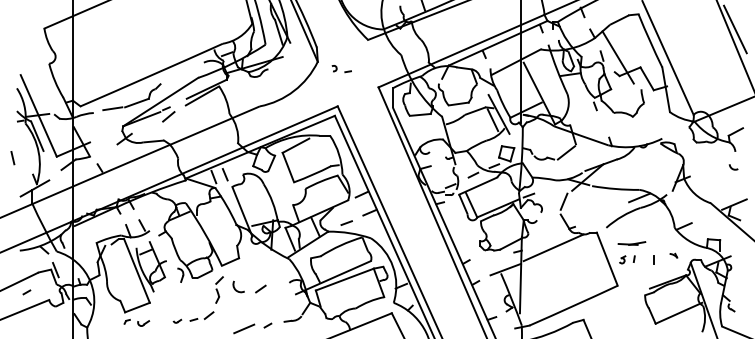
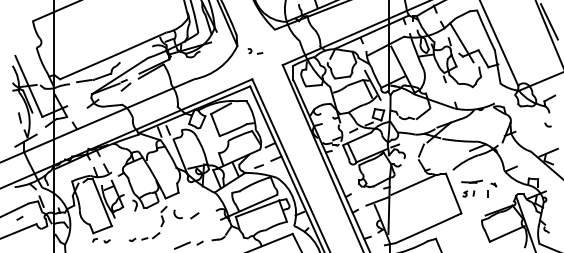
line: (12, 158) -> (19, 118), moved
part: (673, 255) -> (493, 184), moved
part: (143, 322) -> (107, 240), size x0.62

